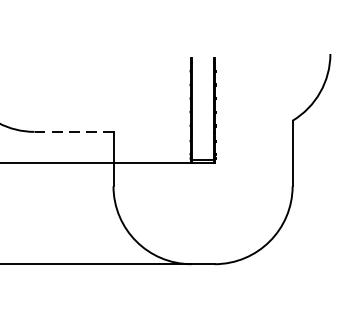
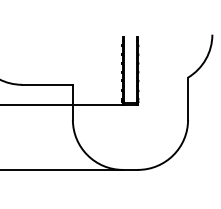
line: (74, 131) -> (47, 84), dashed -> solid

